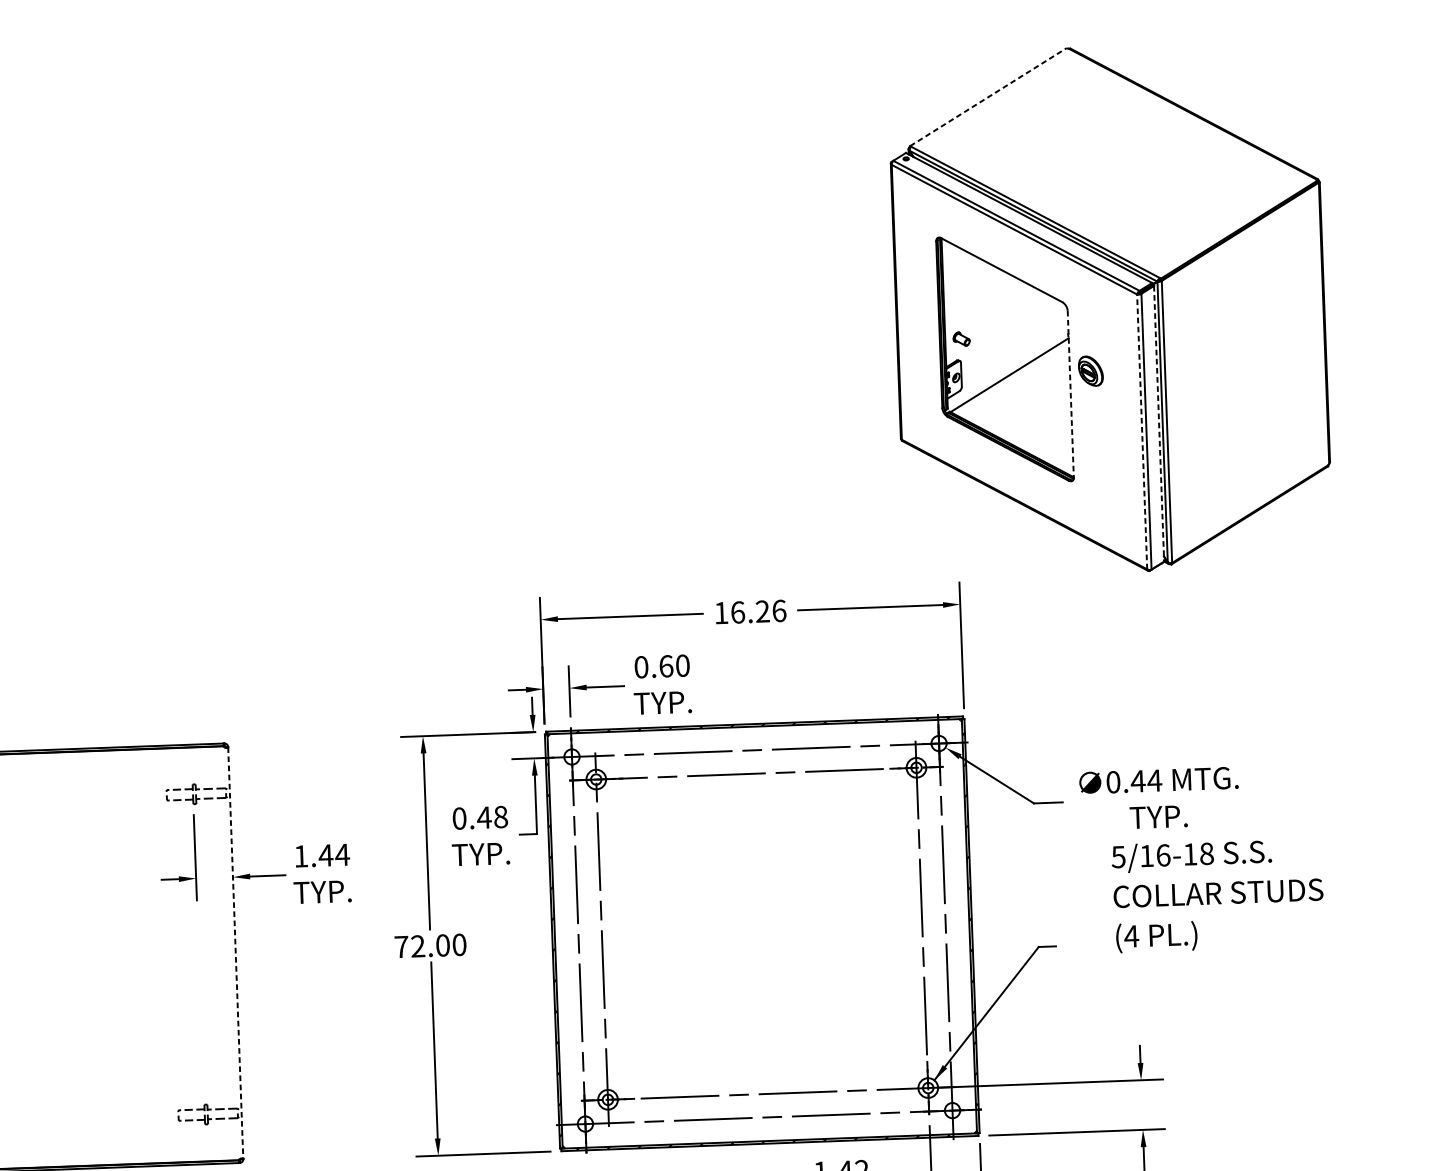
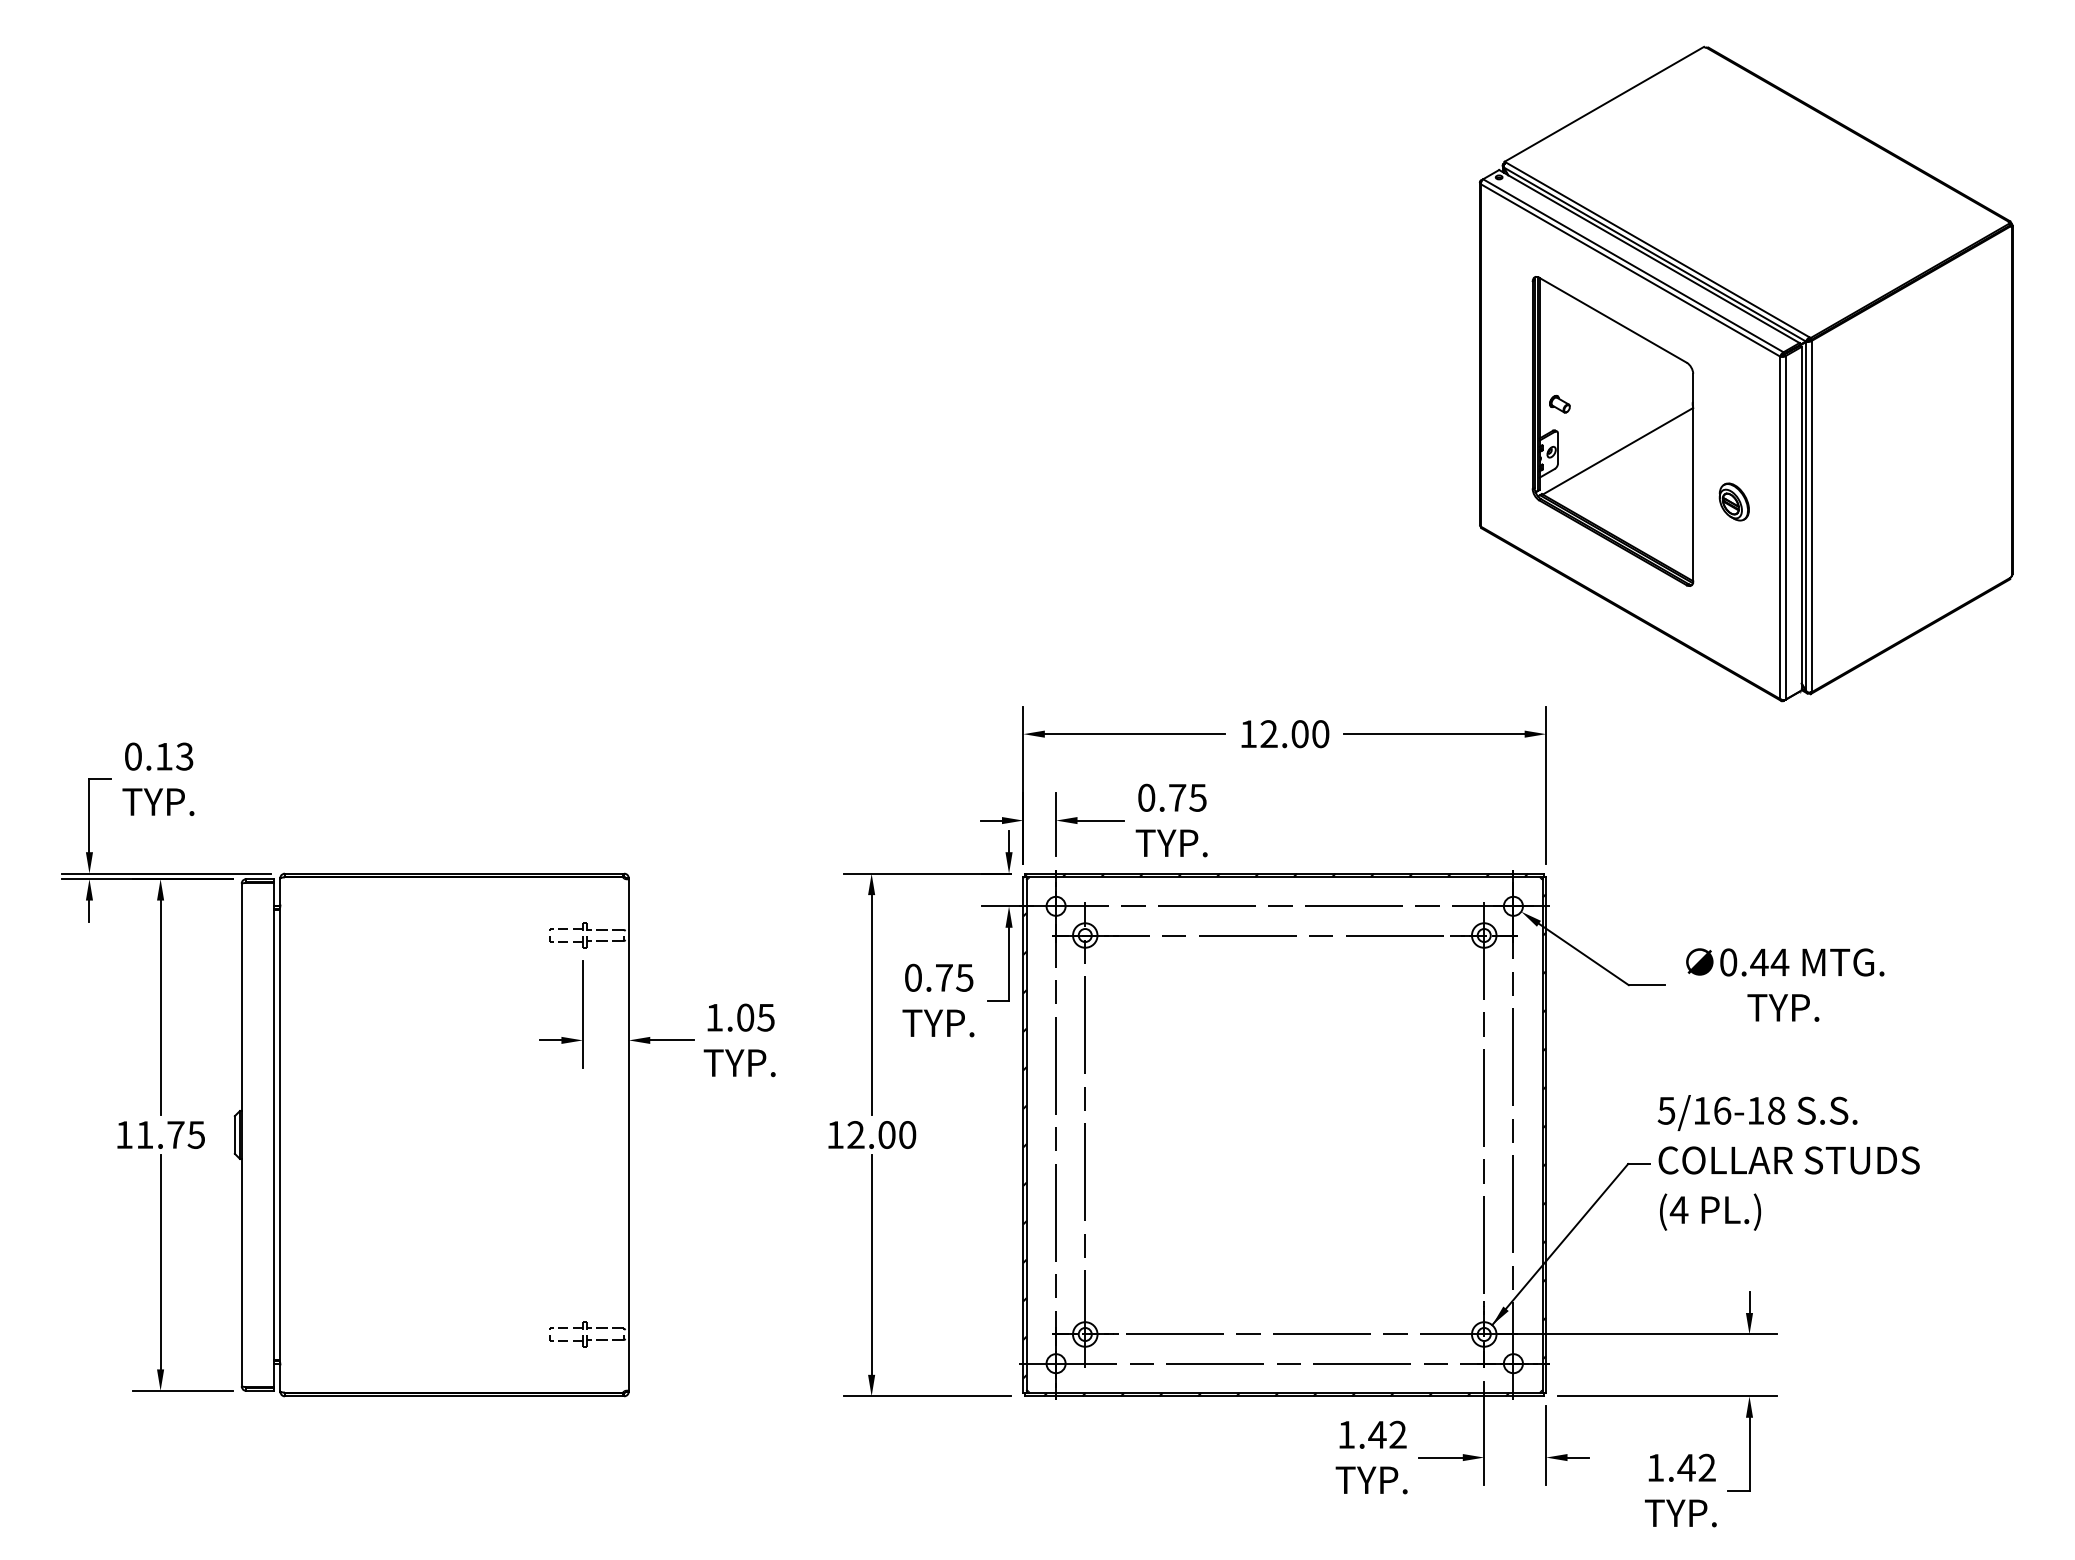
line: (988, 97) -> (1604, 104), dashed -> solid
part: (1090, 370) -> (1733, 501), moved
line: (1070, 394) -> (1693, 477), dashed -> solid
line: (1158, 423) -> (1801, 518), dashed -> solid
line: (1142, 431) -> (1780, 527), dashed -> solid
text: (758, 612) -> (1294, 734), 16.26 -> 12.00
text: (674, 665) -> (1187, 797), 0.60 -> 0.75
text: (491, 817) -> (953, 977), 0.48 -> 0.75
text: (333, 855) -> (755, 1017), 1.44 -> 1.05
text: (1217, 894) -> (1788, 1162), moved
text: (401, 946) -> (835, 1134), 72.00 -> 12.00
line: (235, 953) -> (628, 1135), dashed -> solid

